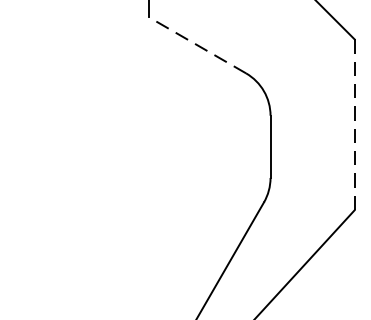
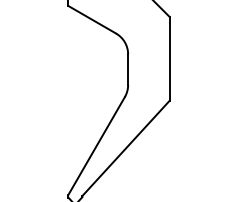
line: (198, 44) -> (92, 19), dashed -> solid
line: (354, 126) -> (169, 59), dashed -> solid

